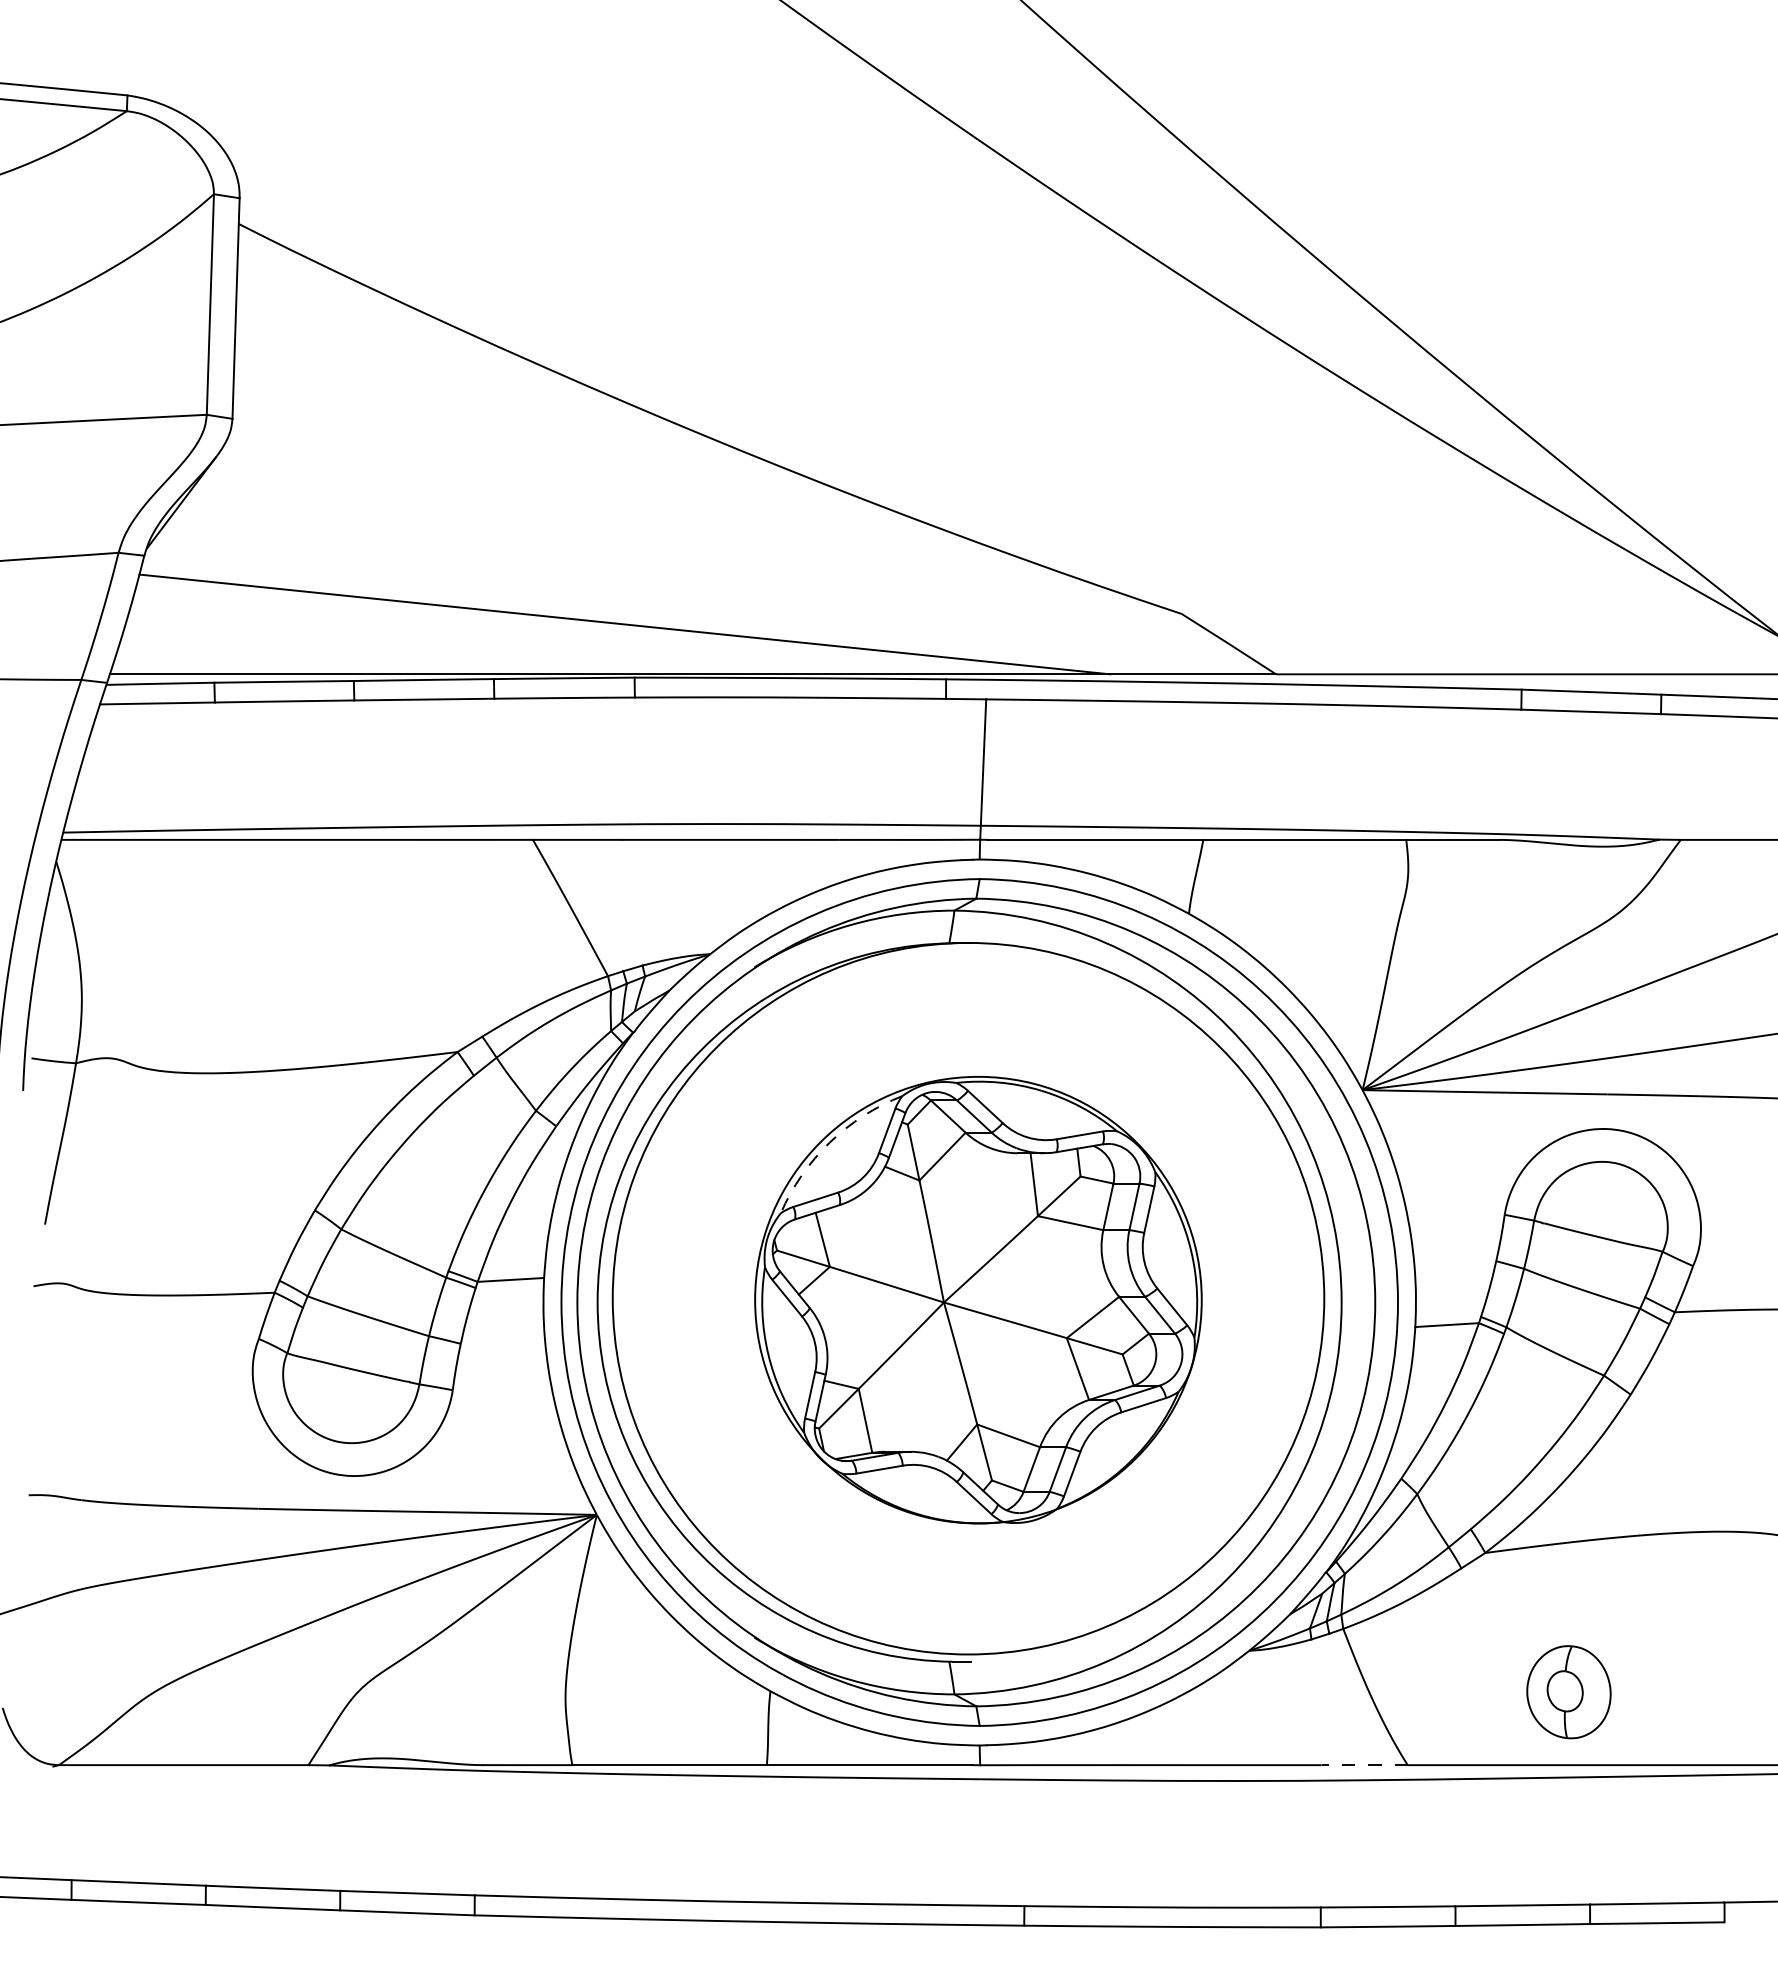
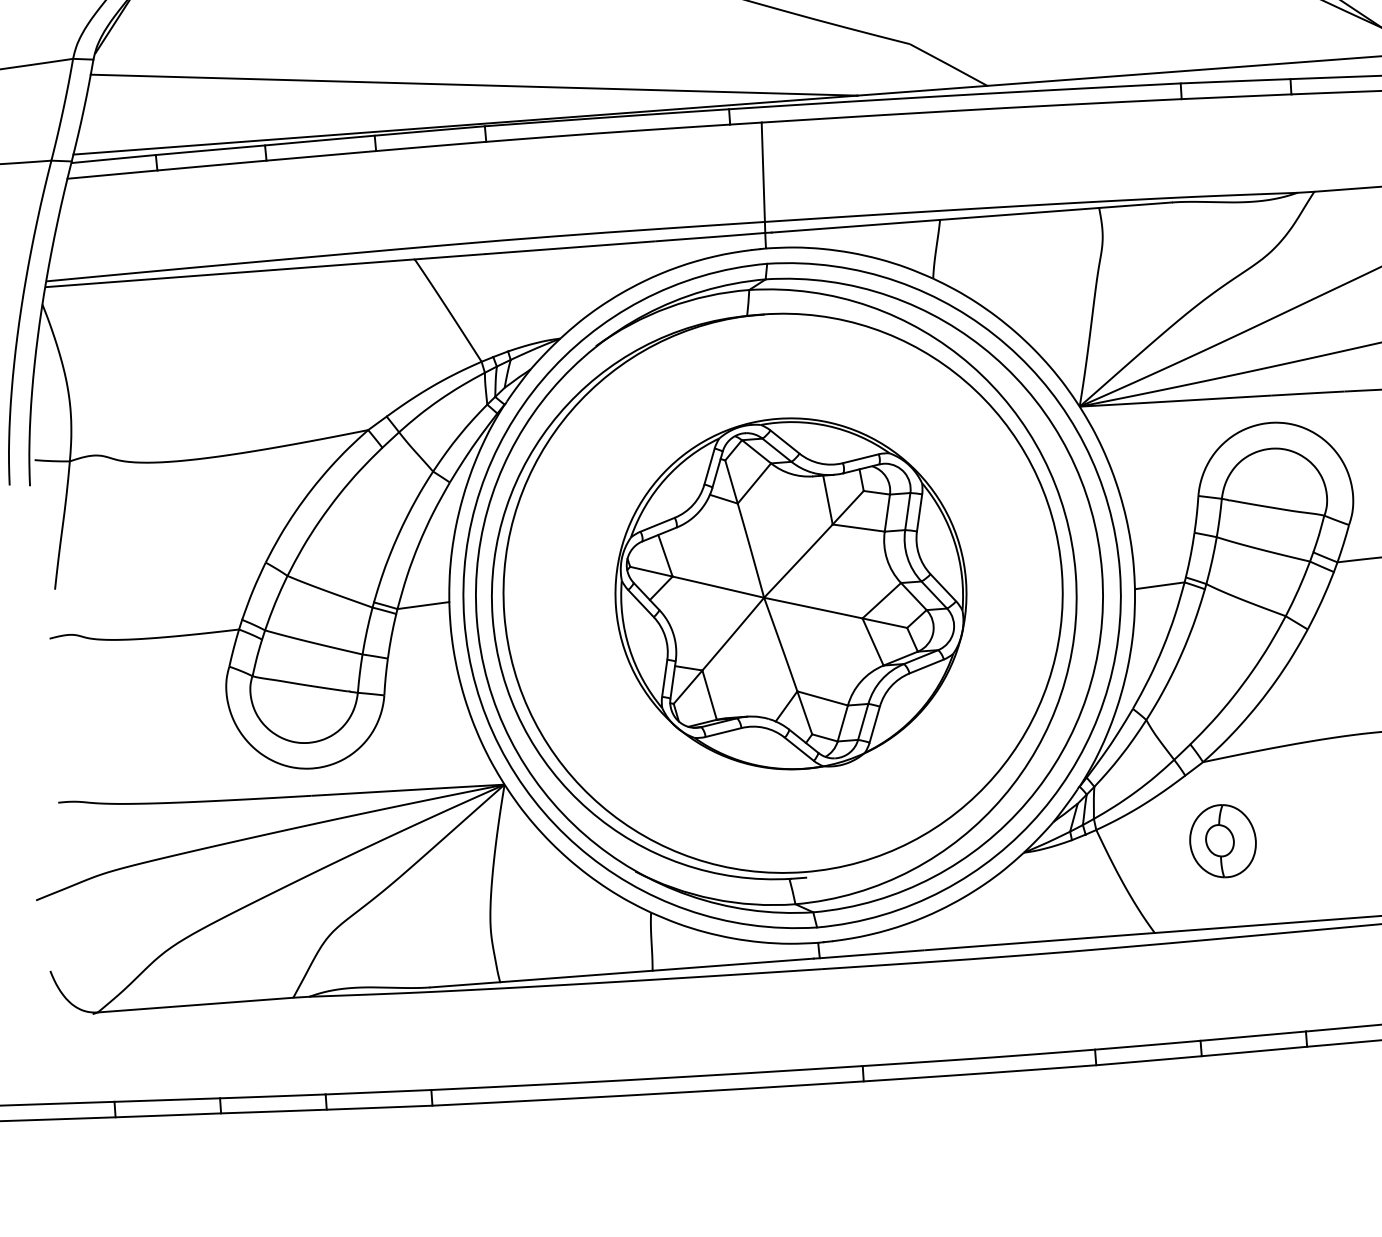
arc: (829, 1142) -> (664, 479), dashed -> solid
part: (1568, 1692) -> (1222, 841), moved
line: (1364, 1765) -> (1120, 935), dashed -> solid

